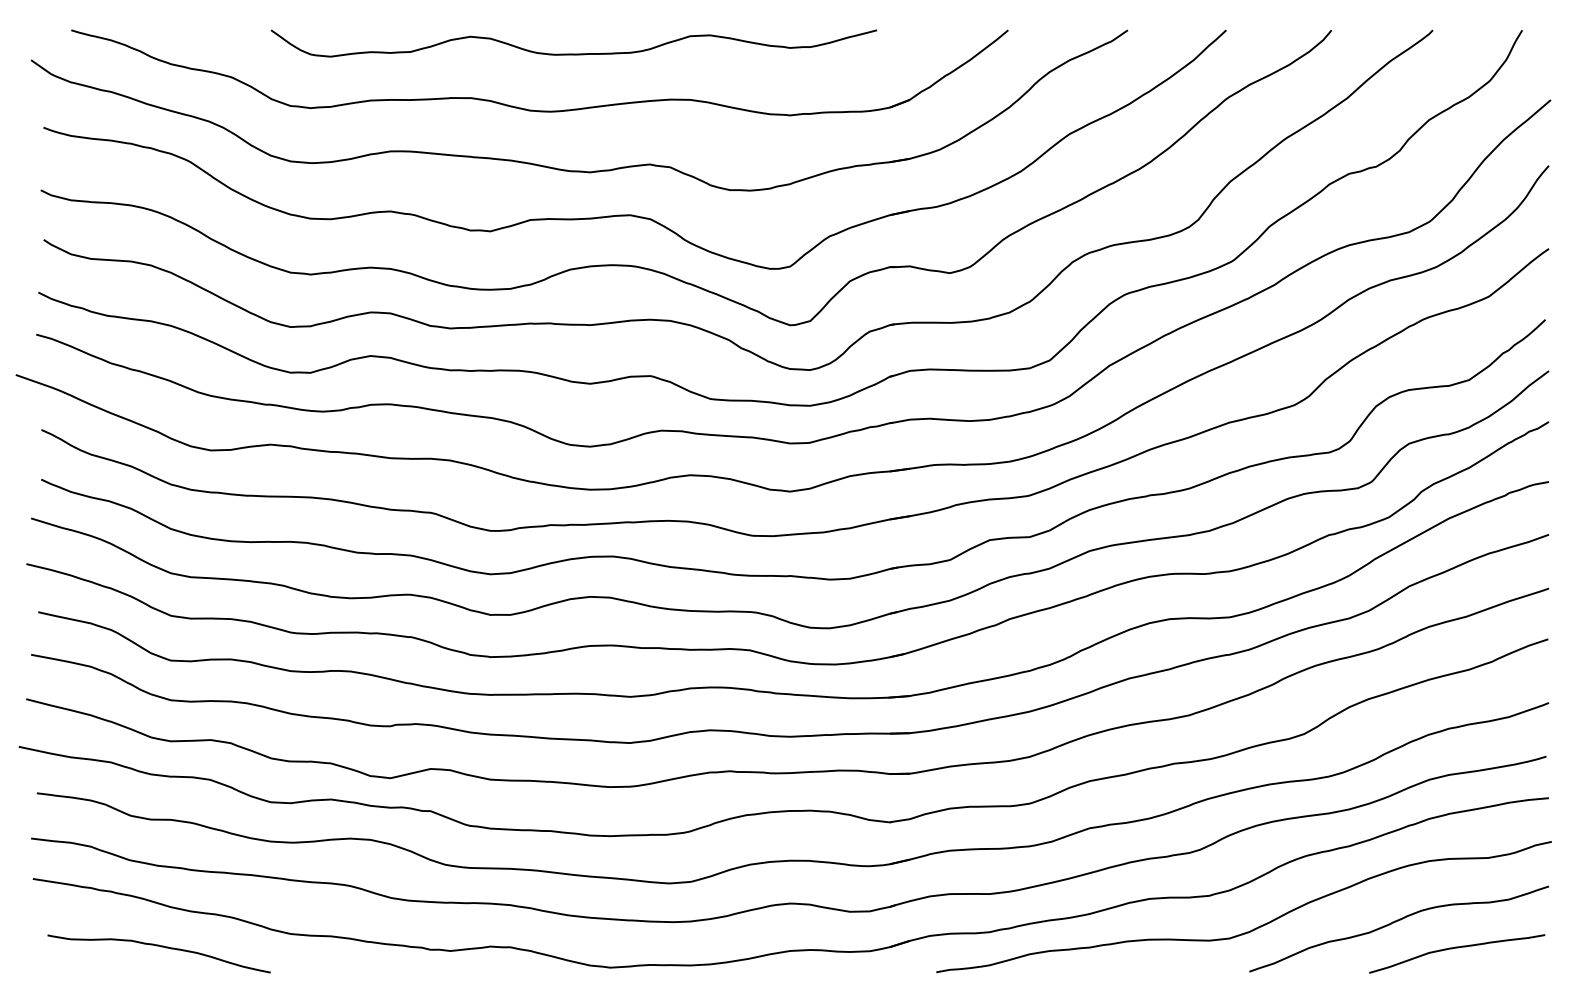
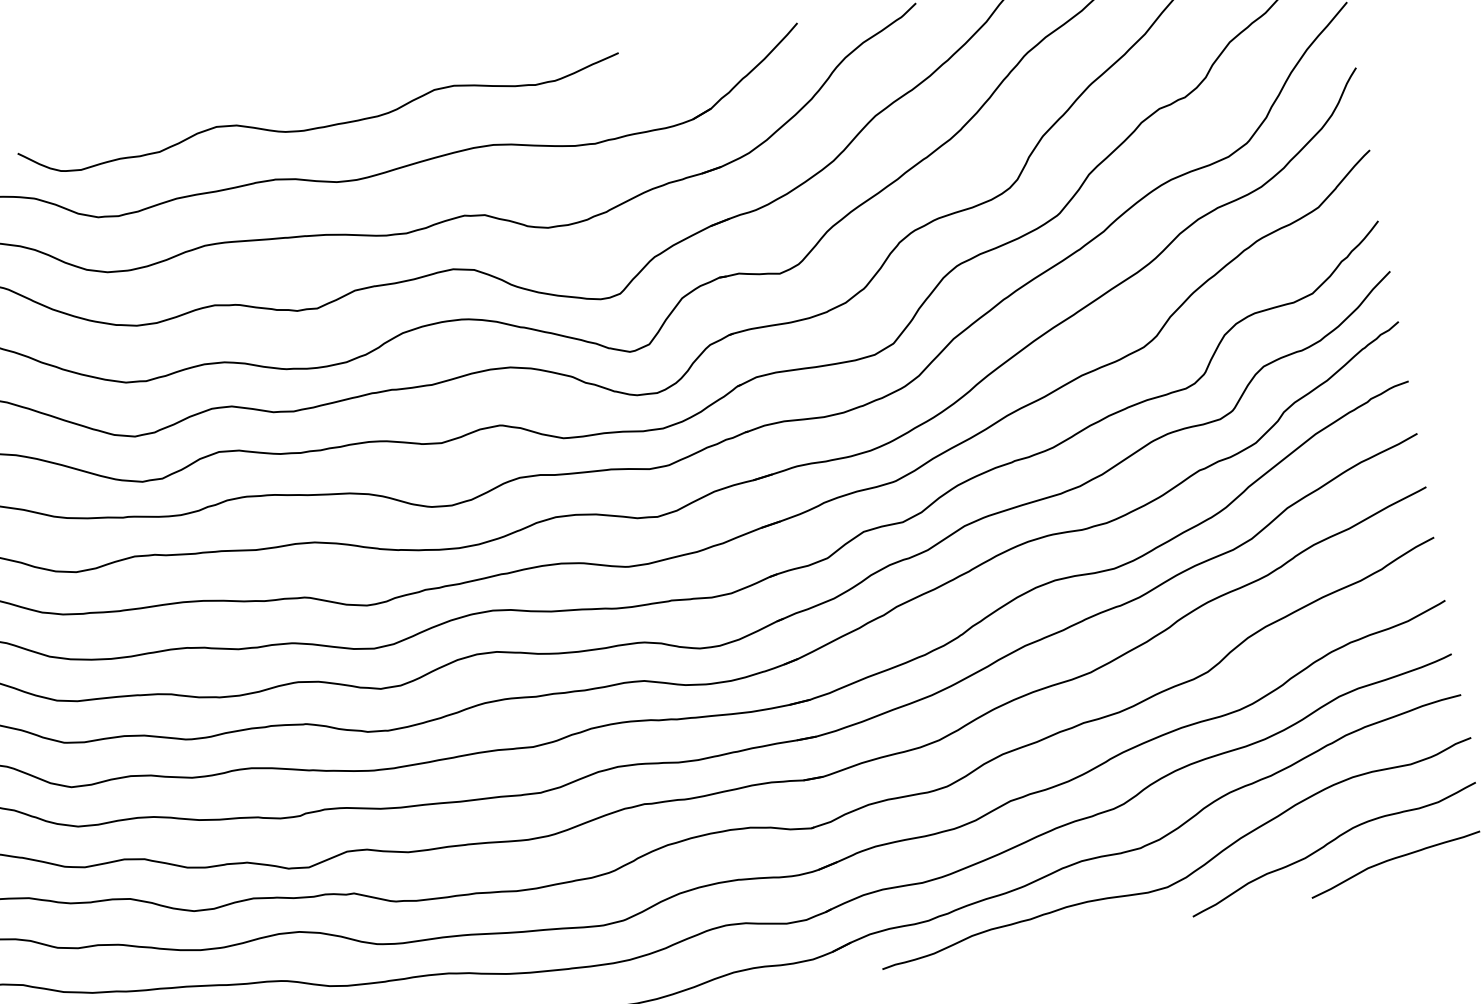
curve: (573, 53) -> (321, 126), moved

